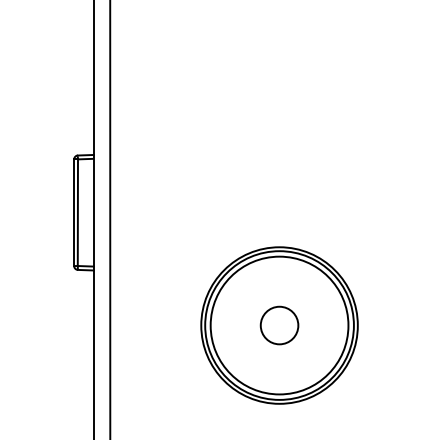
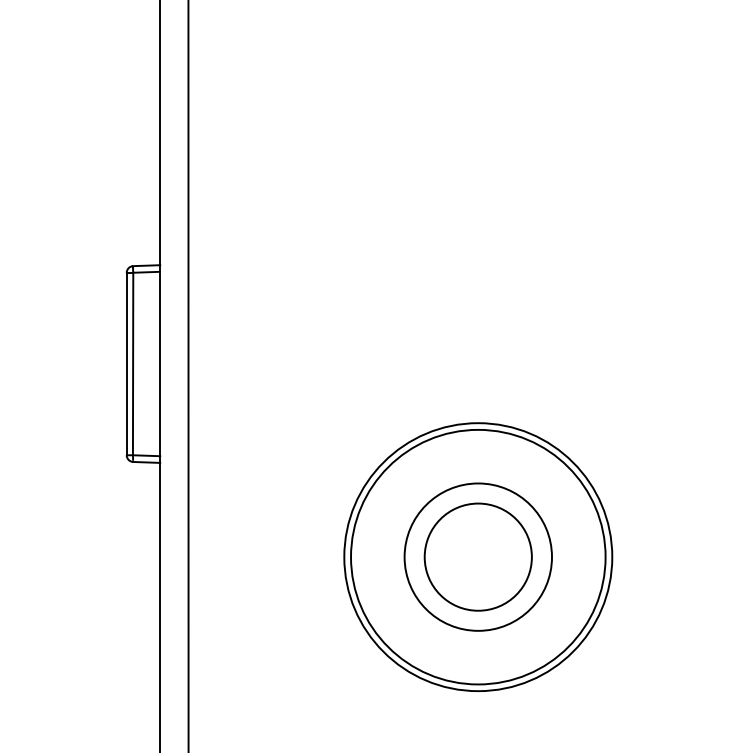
circle: (279, 325) -> (478, 557), size x0.62
circle: (279, 325) -> (478, 557), size x1.67

